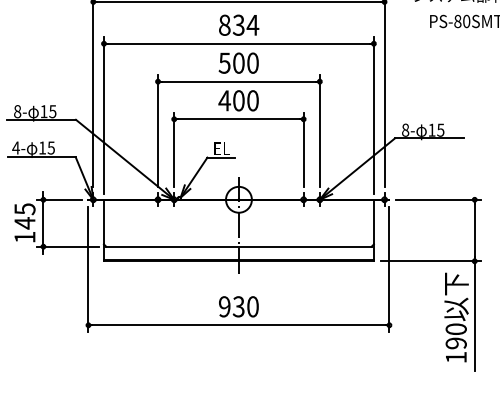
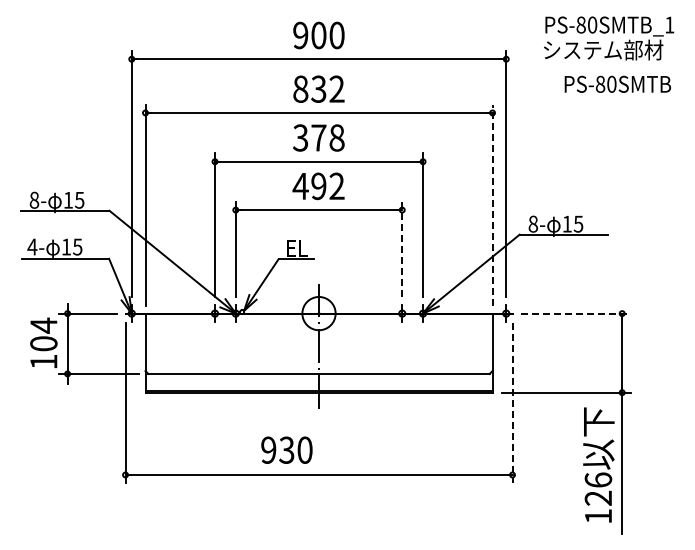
text: (252, 24) -> (336, 88), 834 -> 832
text: (238, 62) -> (318, 137), 500 -> 378
text: (245, 100) -> (327, 186), 400 -> 492
line: (373, 115) -> (492, 205), solid -> dashed
line: (303, 149) -> (402, 249), solid -> dashed
line: (438, 199) -> (575, 313), solid -> dashed
text: (24, 216) -> (43, 334), 145 -> 104
line: (389, 269) -> (512, 403), solid -> dashed
text: (238, 306) -> (286, 449), moved
text: (456, 335) -> (598, 488), 190 -> 126

